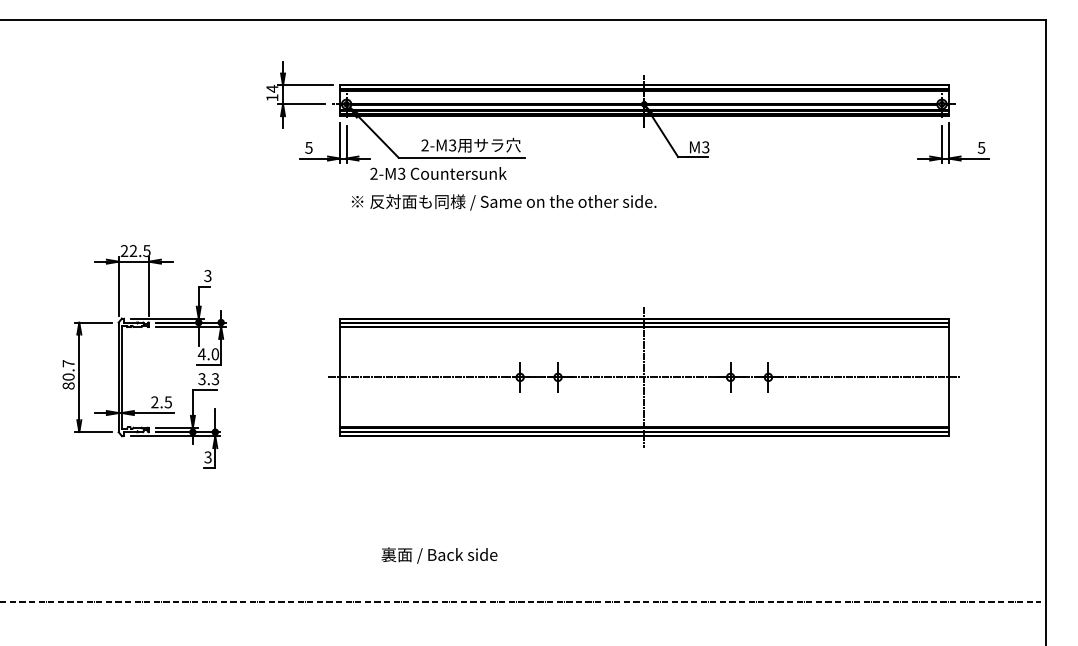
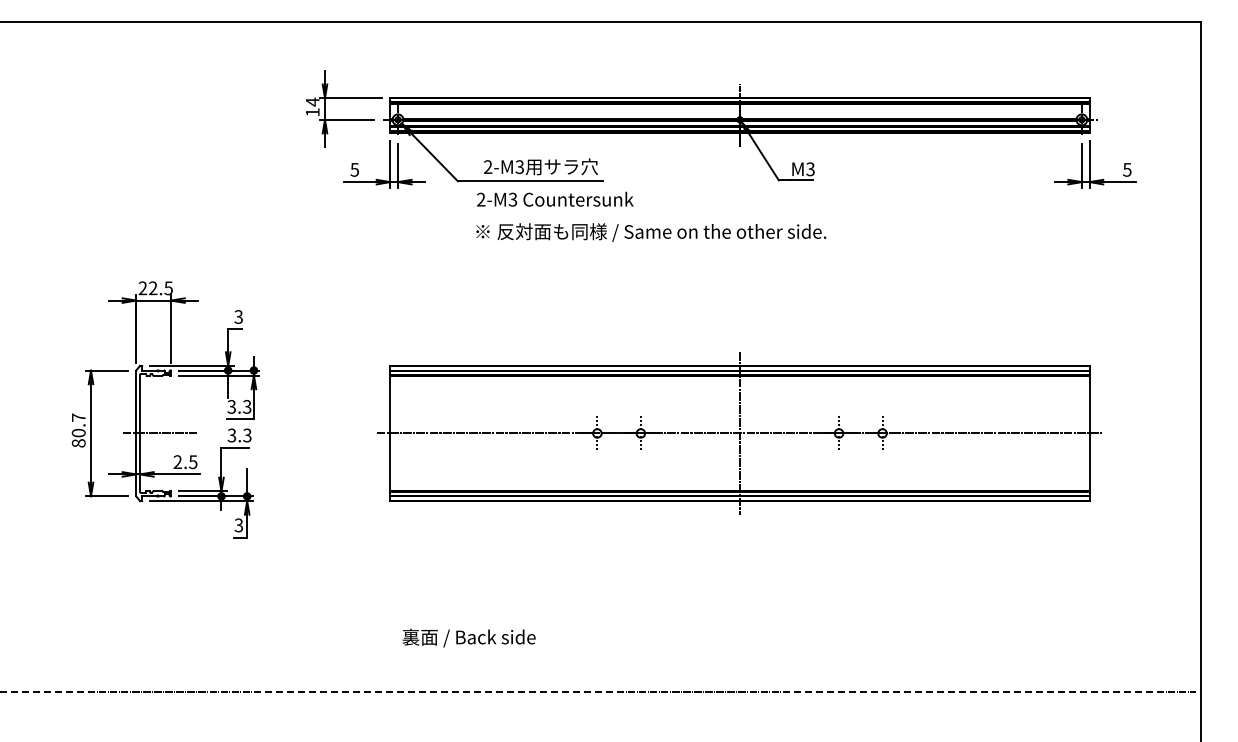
text: (438, 173) -> (555, 199), moved
text: (503, 202) -> (650, 232), moved
text: (207, 354) -> (238, 407), 4.0 -> 3.3
line: (138, 377) -> (158, 433), added
text: (439, 555) -> (469, 638), moved

